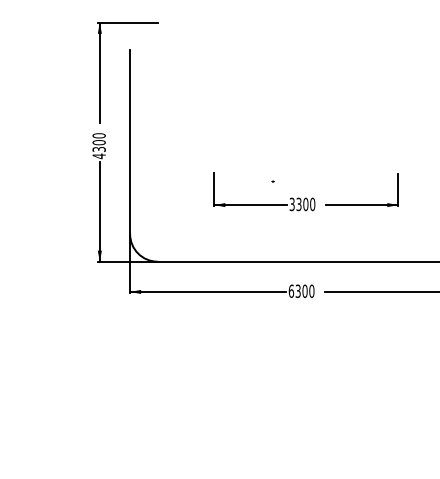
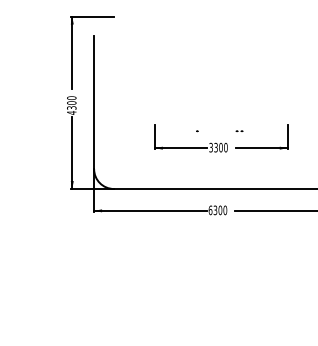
part: (331, 181) -> (239, 131), added

